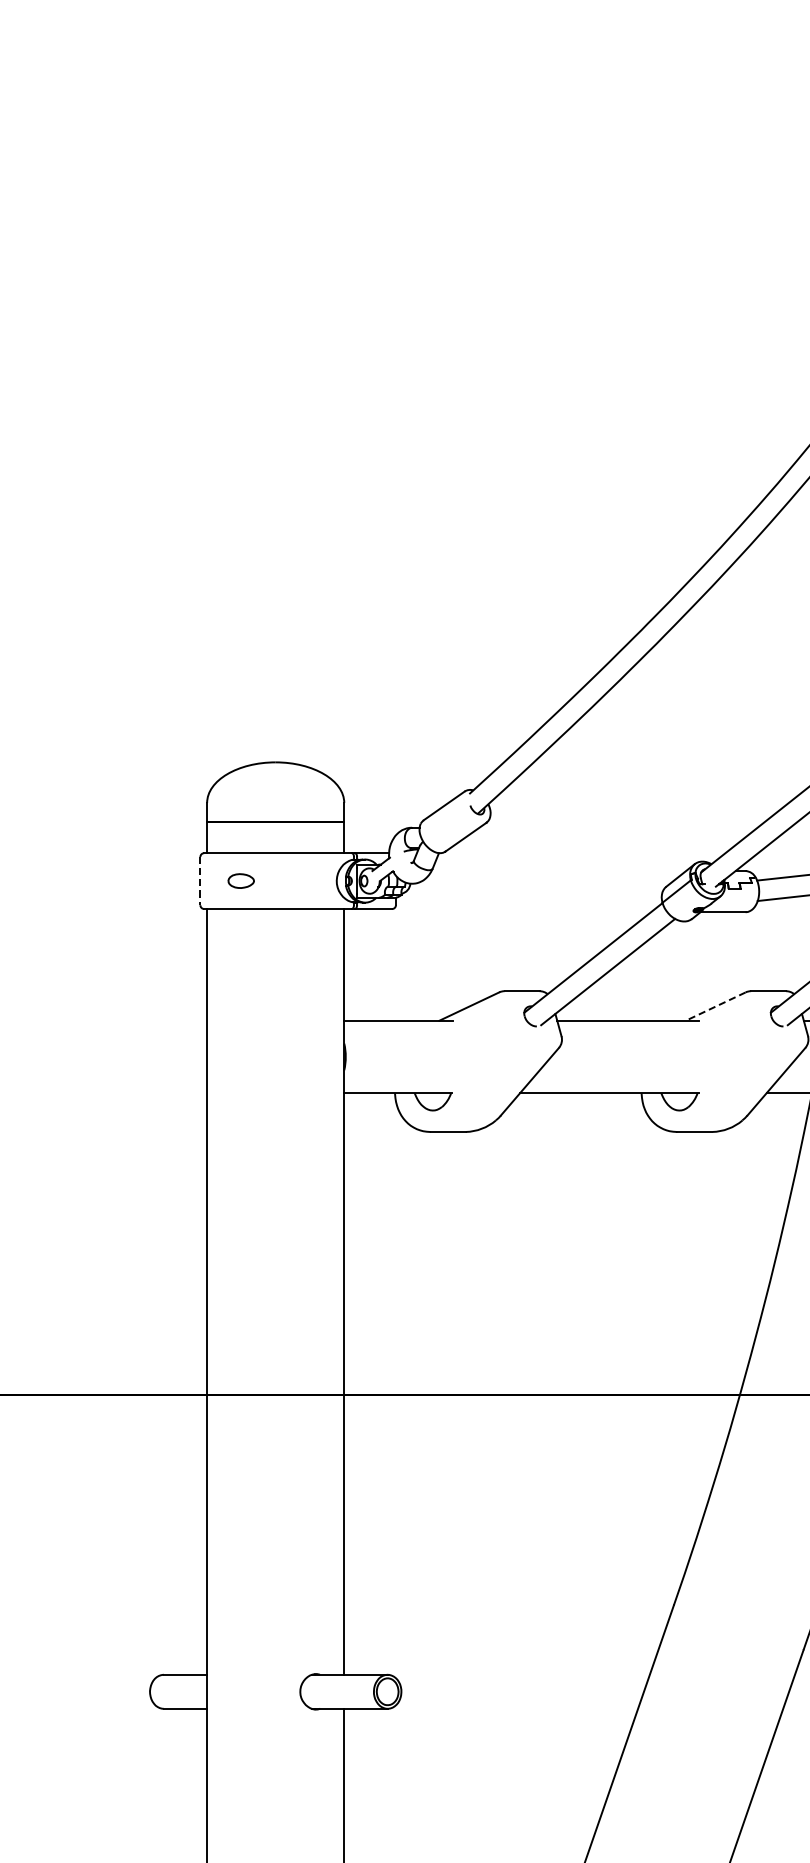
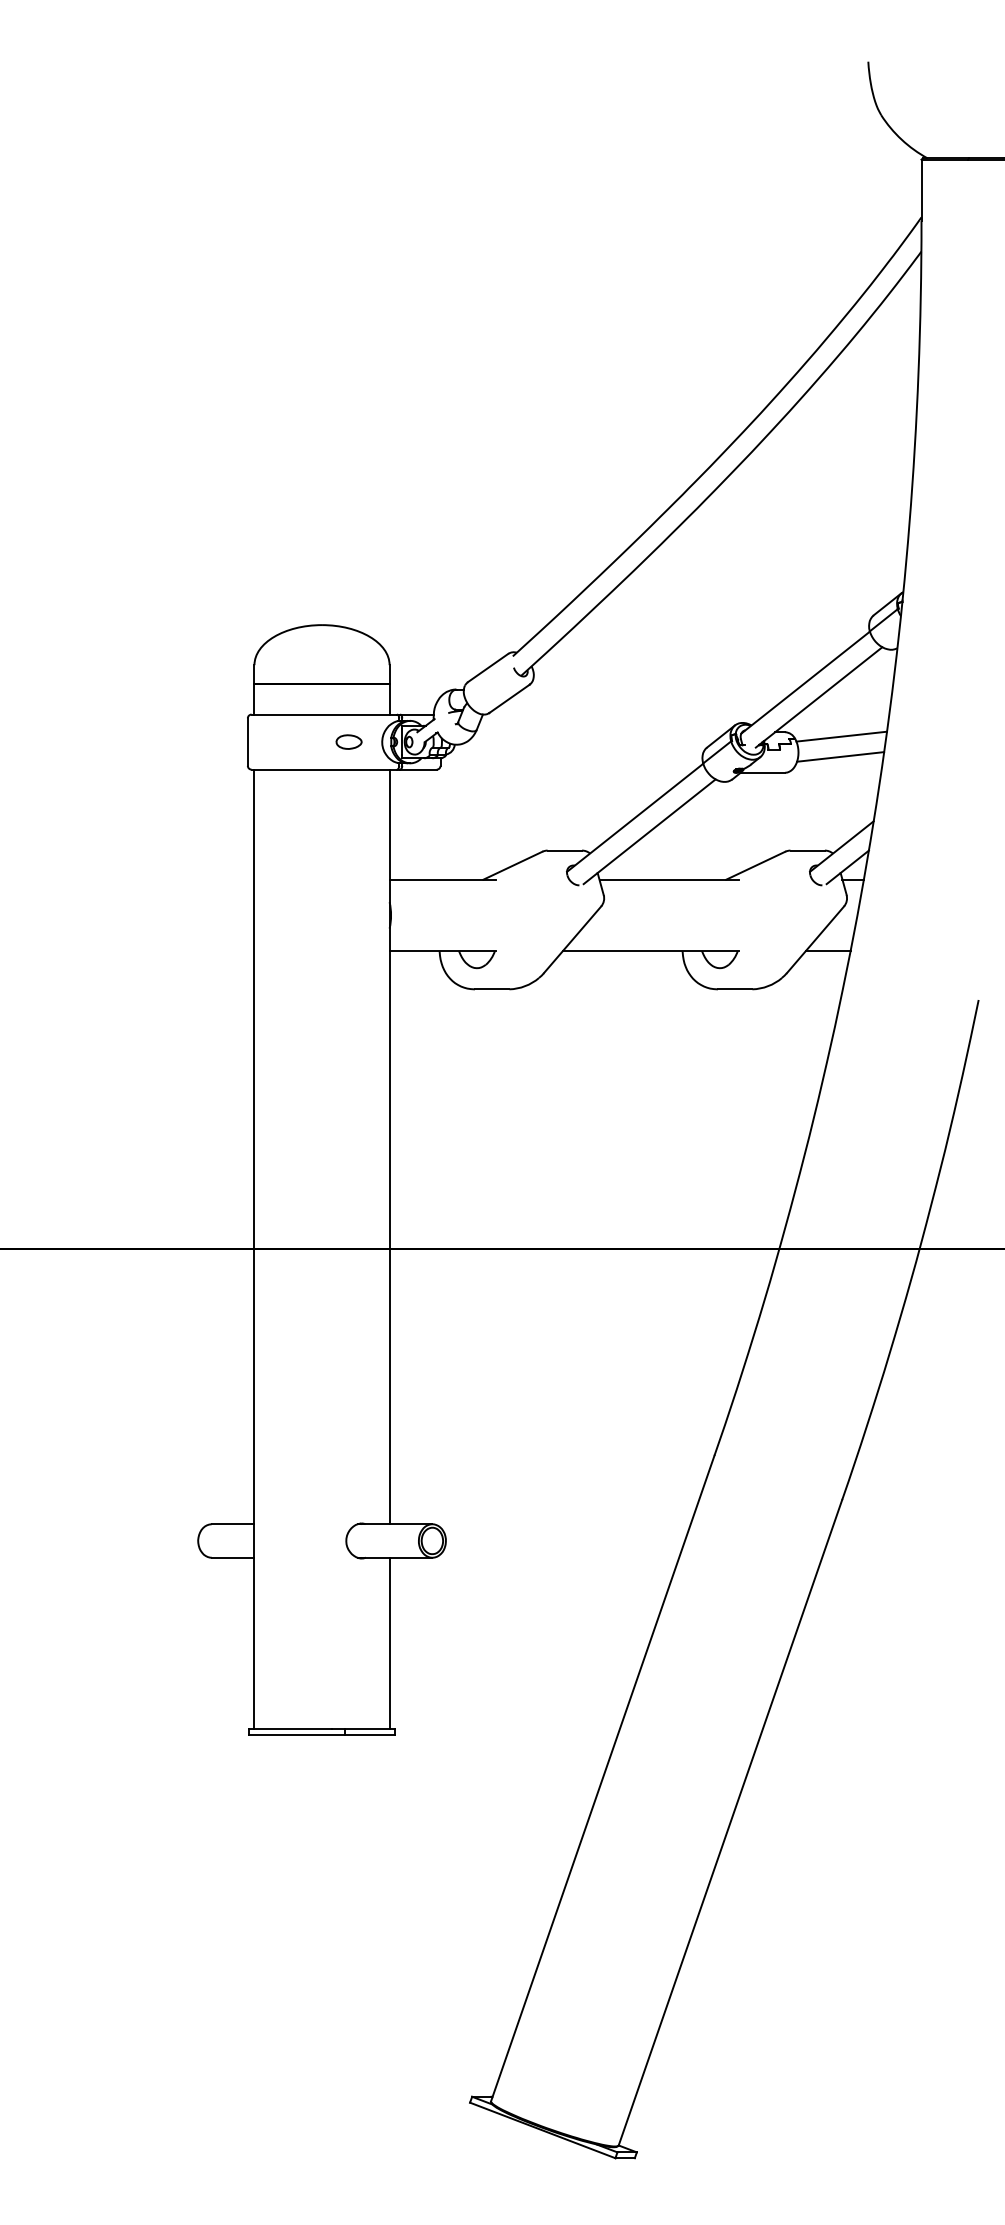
part: (240, 880) -> (348, 741), moved
line: (200, 881) -> (247, 742), dashed -> solid
line: (715, 1006) -> (755, 865), dashed -> solid

